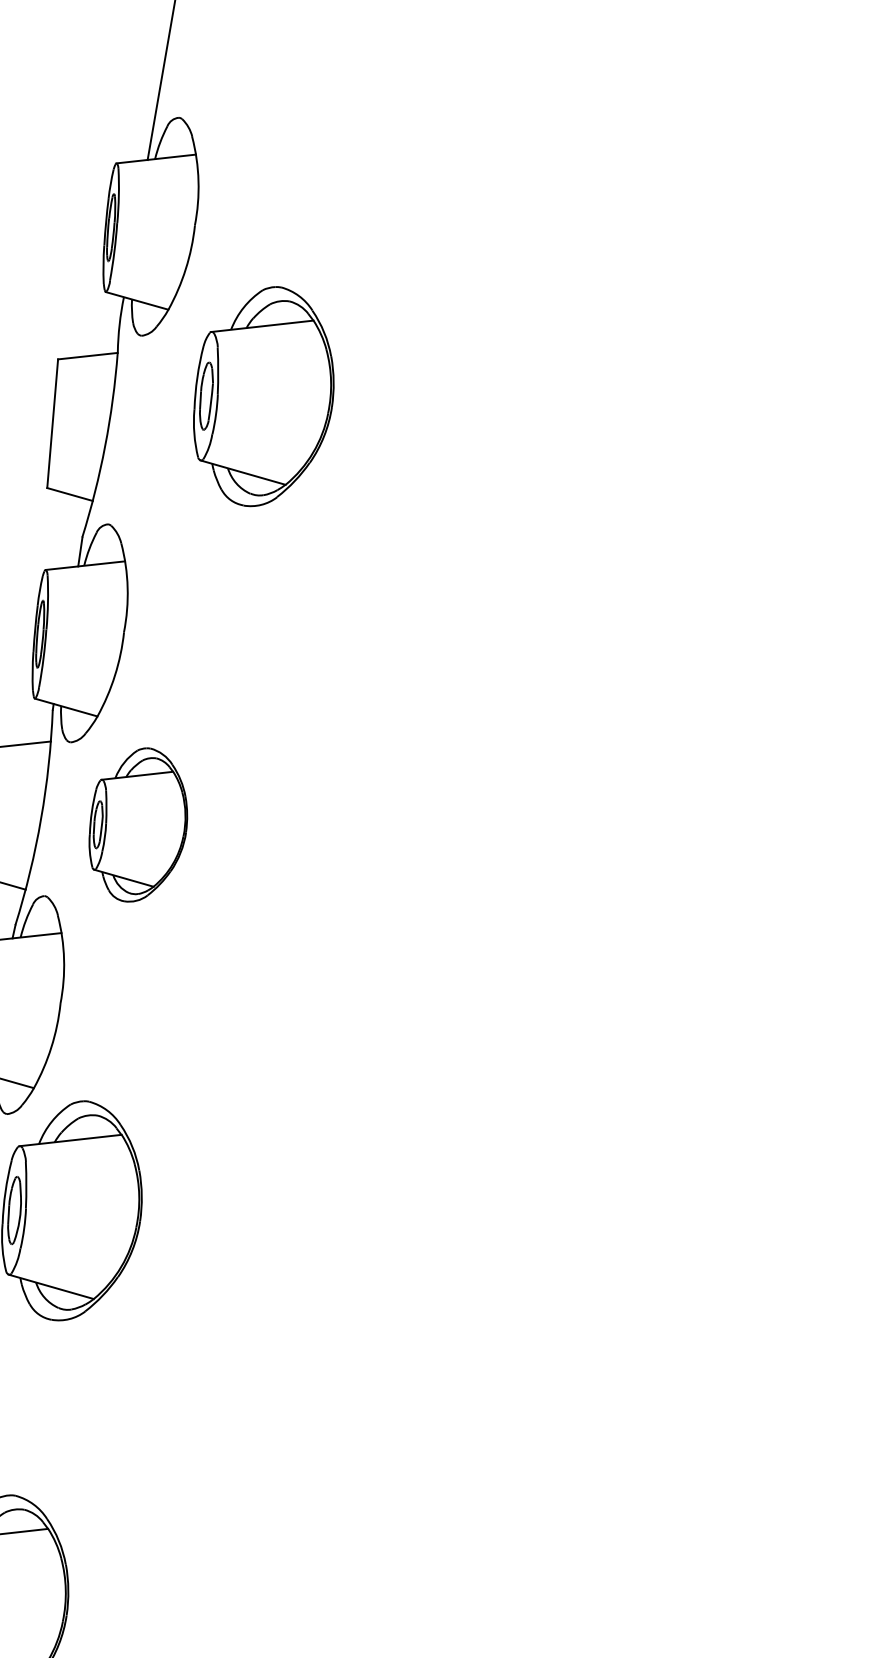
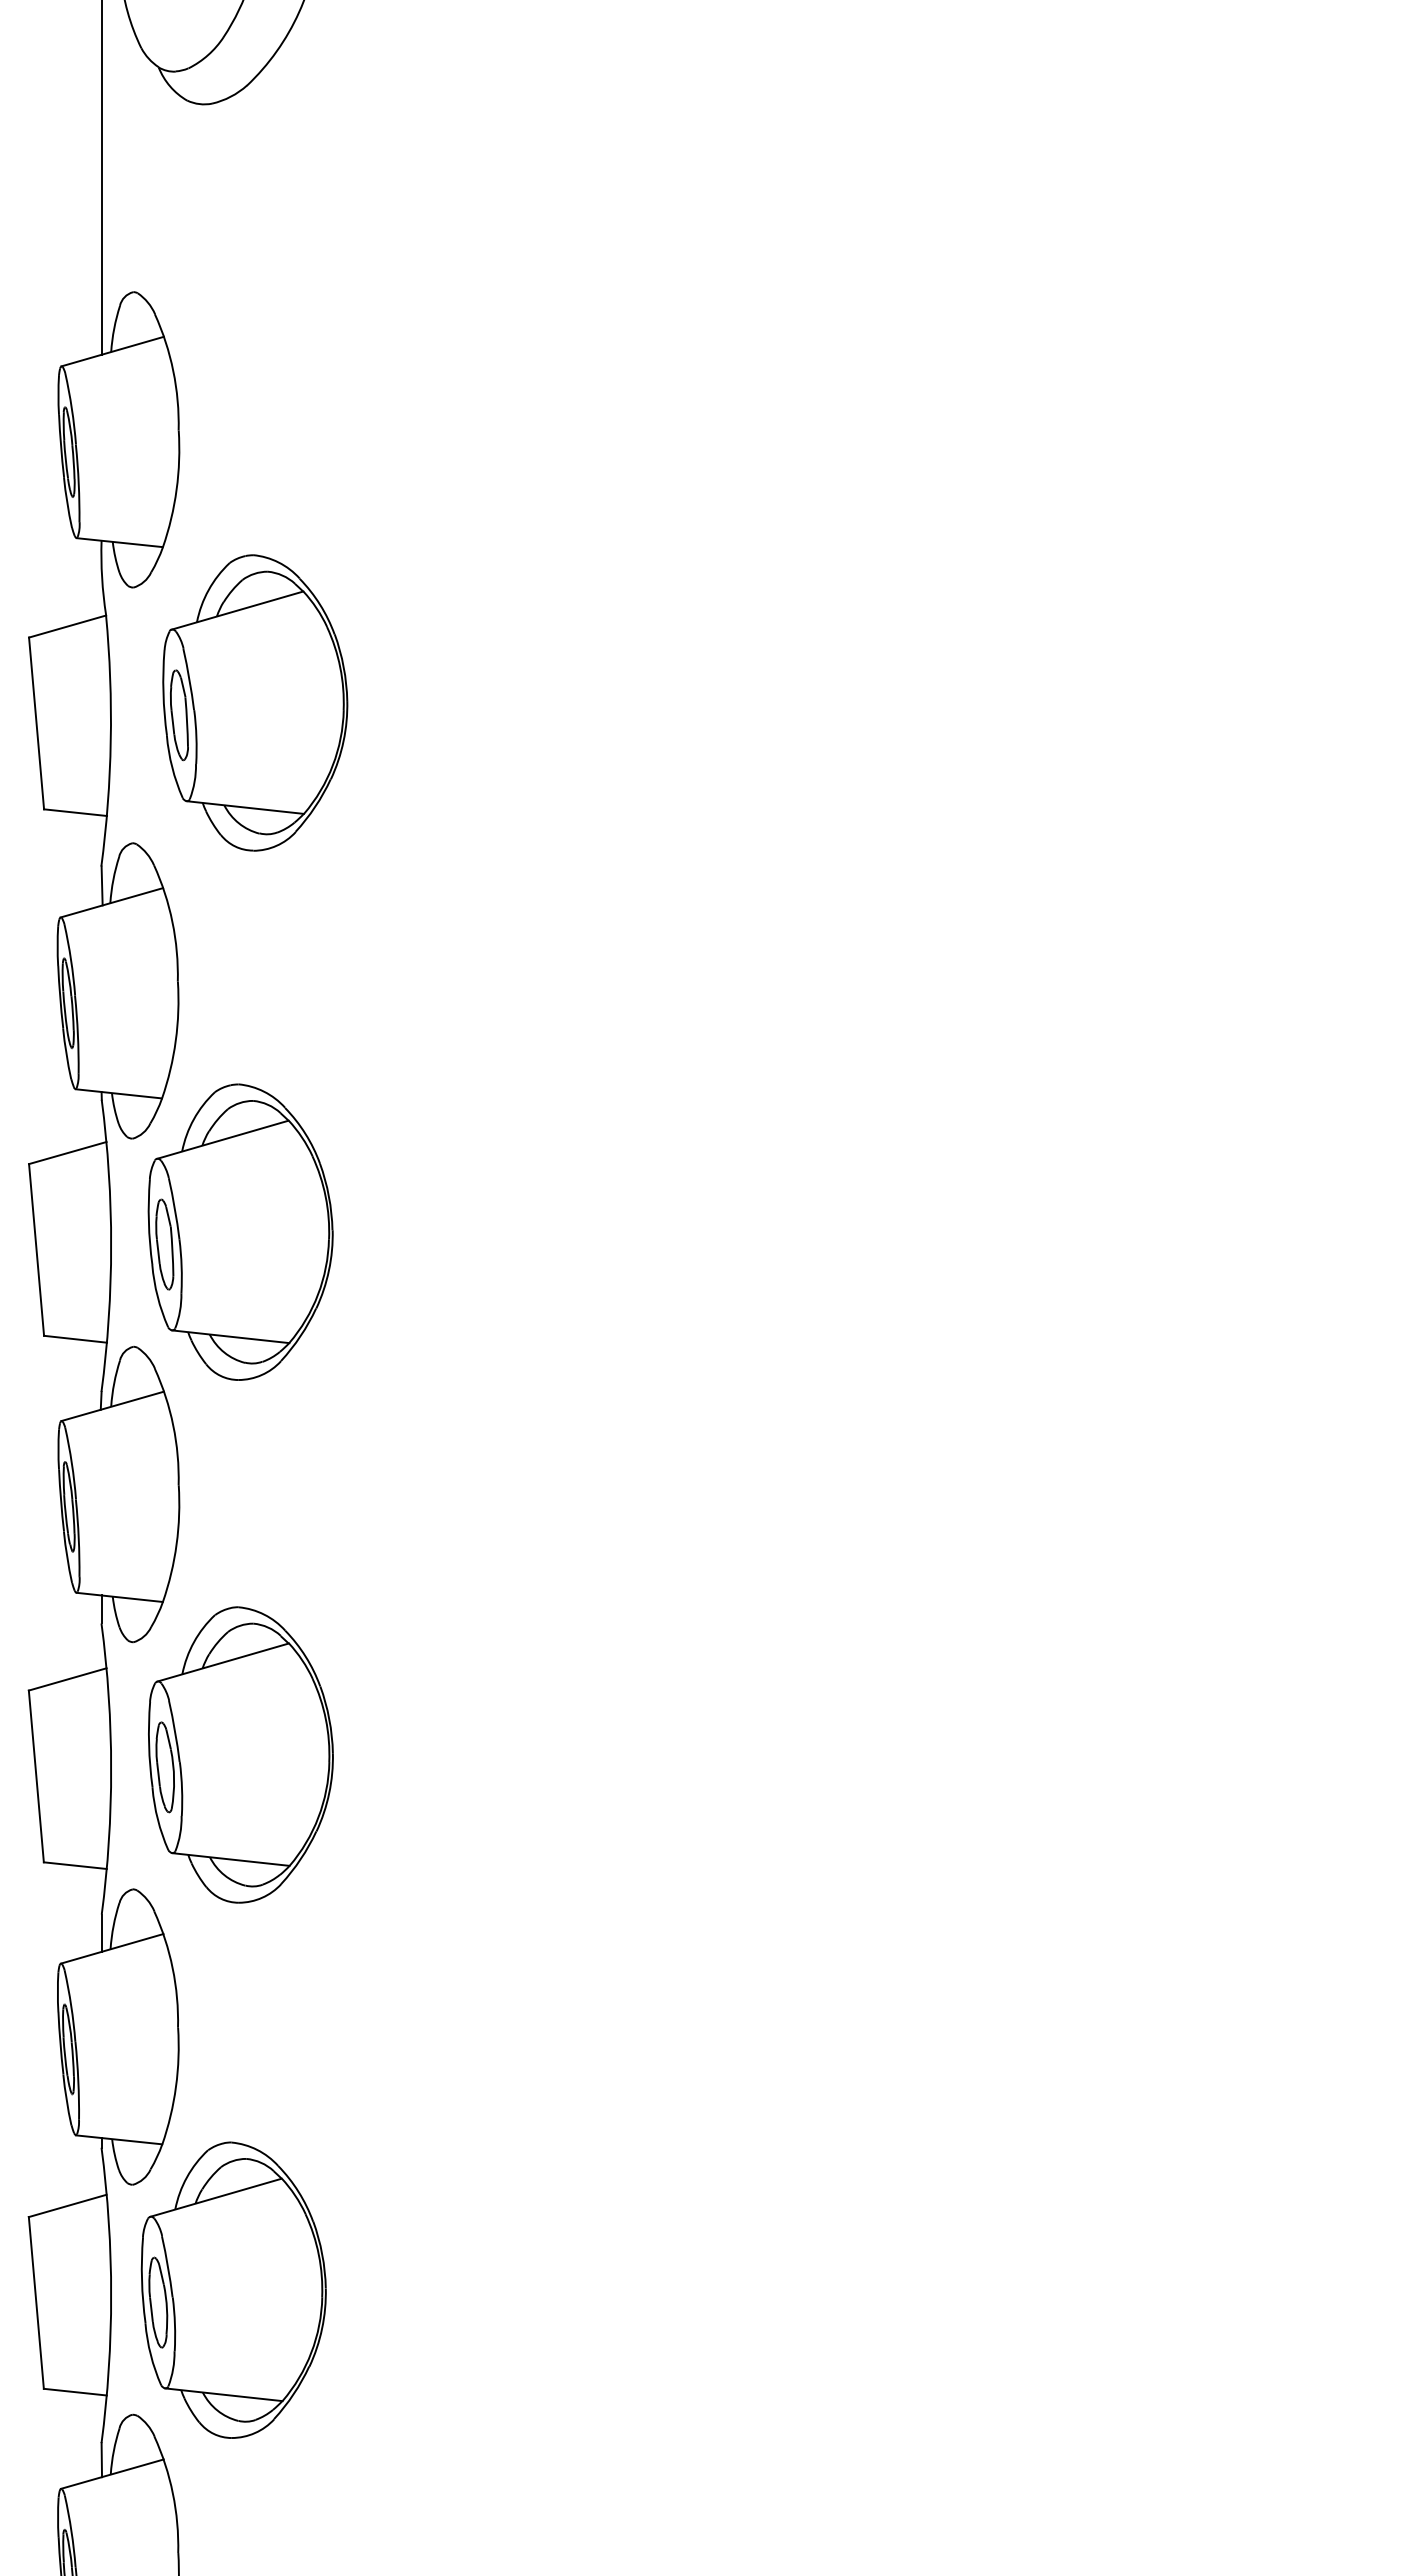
part: (264, 396) -> (255, 702), moved
part: (138, 824) -> (240, 1231), size x1.43

